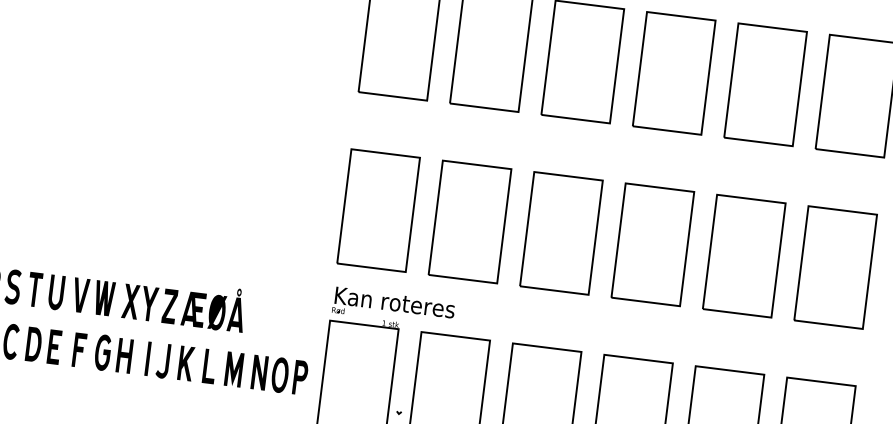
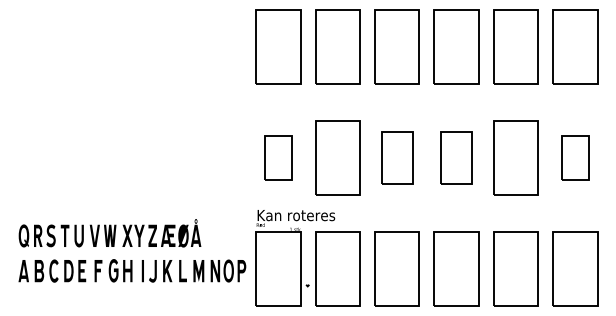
part: (378, 209) -> (278, 157), size x0.6
part: (560, 232) -> (396, 157), size x0.7
part: (652, 244) -> (456, 157), size x0.7
part: (836, 266) -> (575, 157), size x0.6

